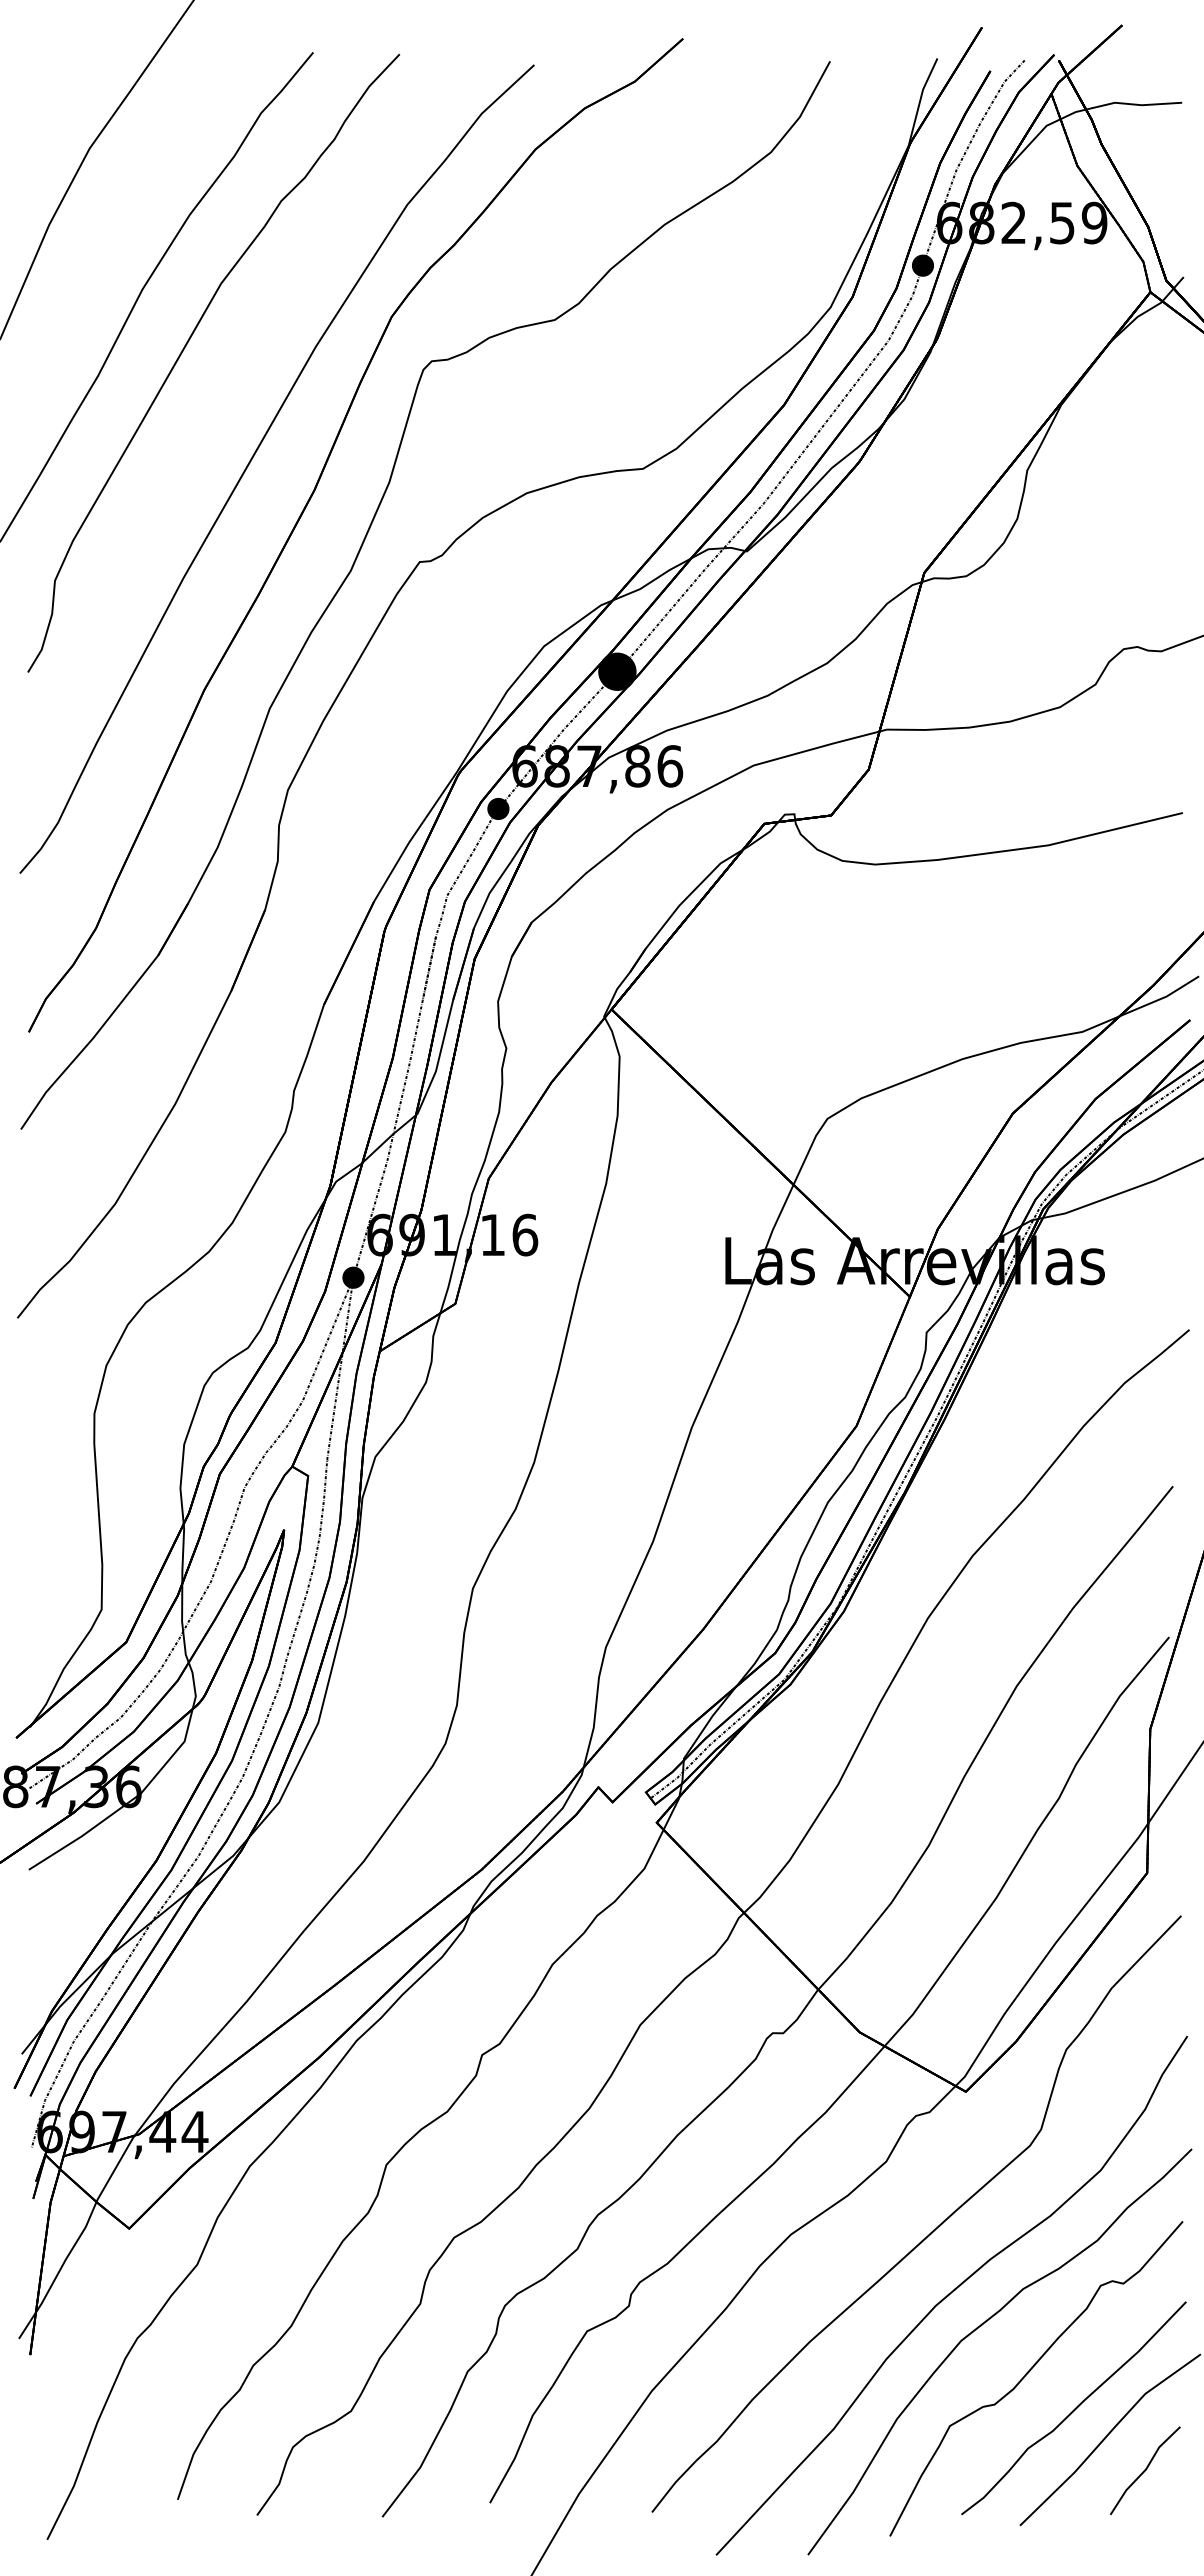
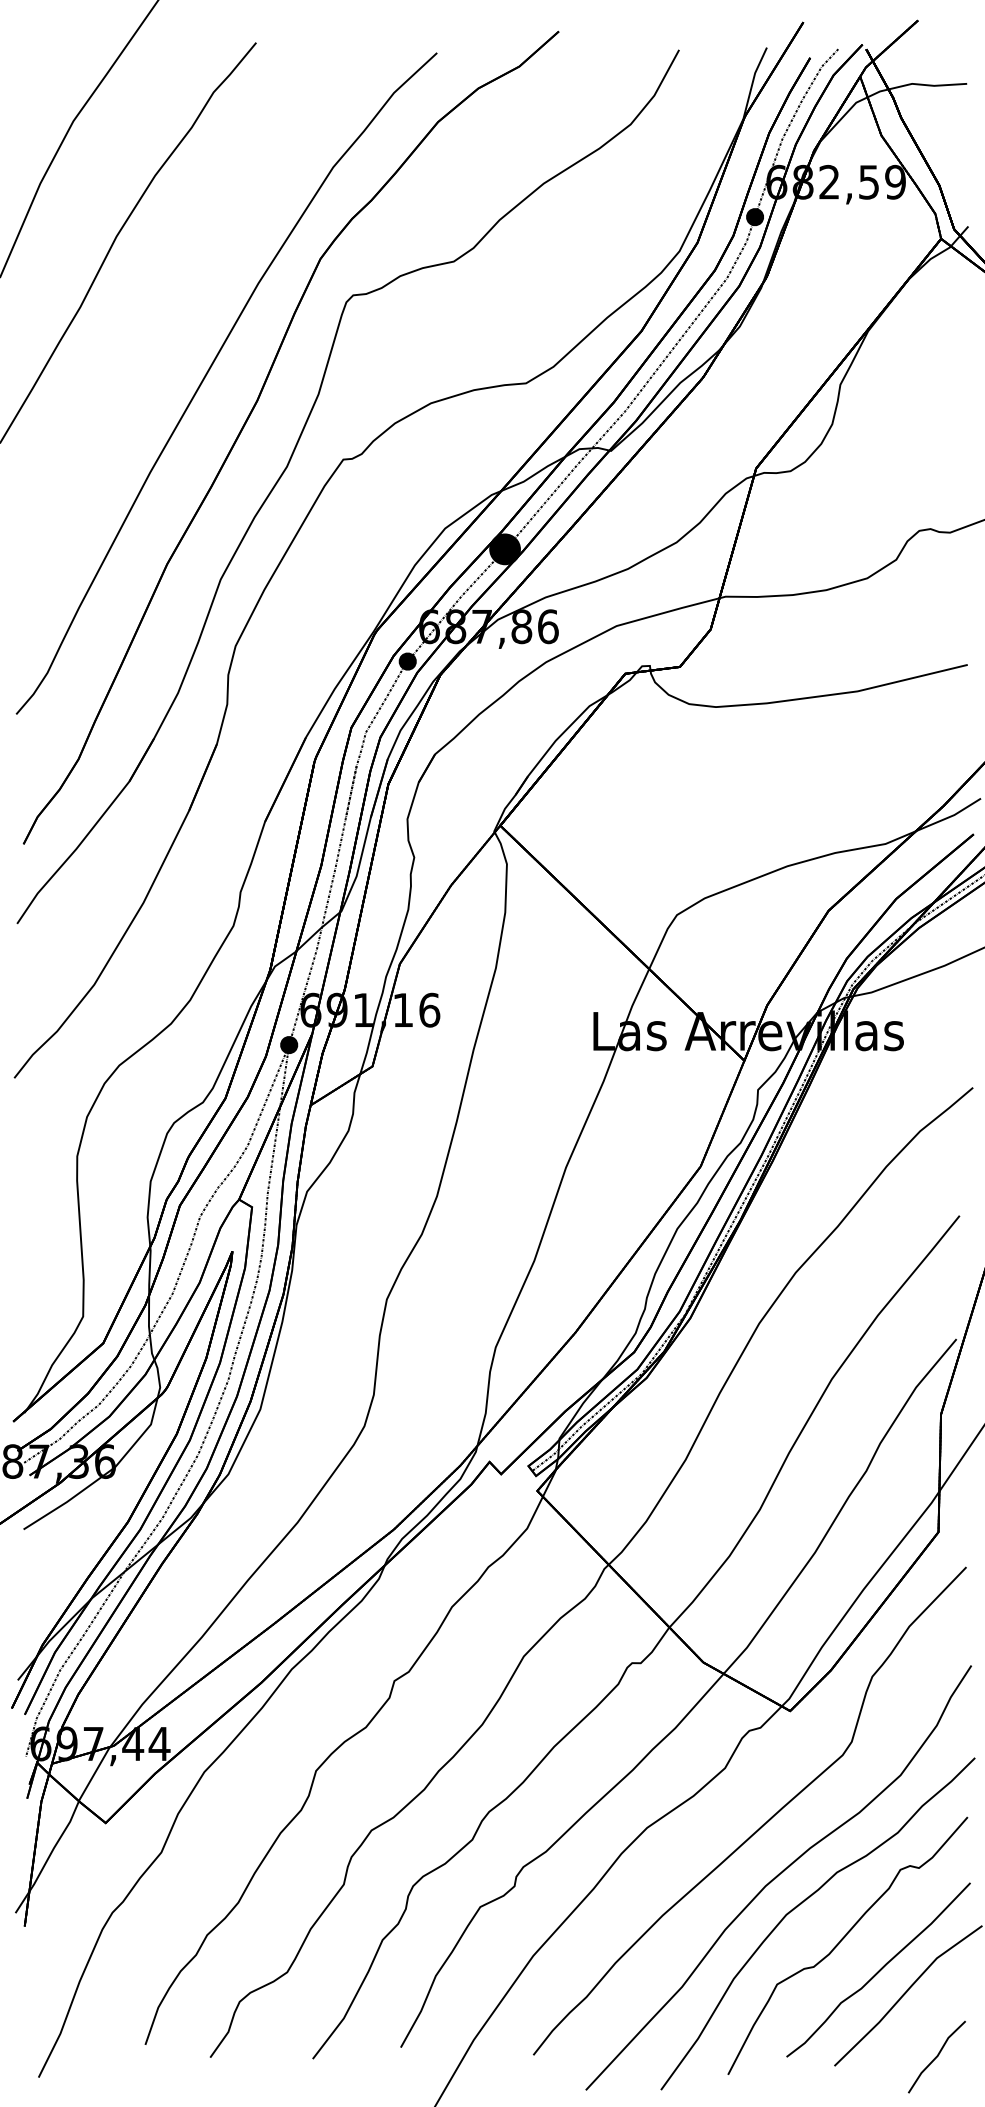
curve: (185, 348) -> (151, 284), removed
line: (1145, 2470) -> (937, 2056), moved

